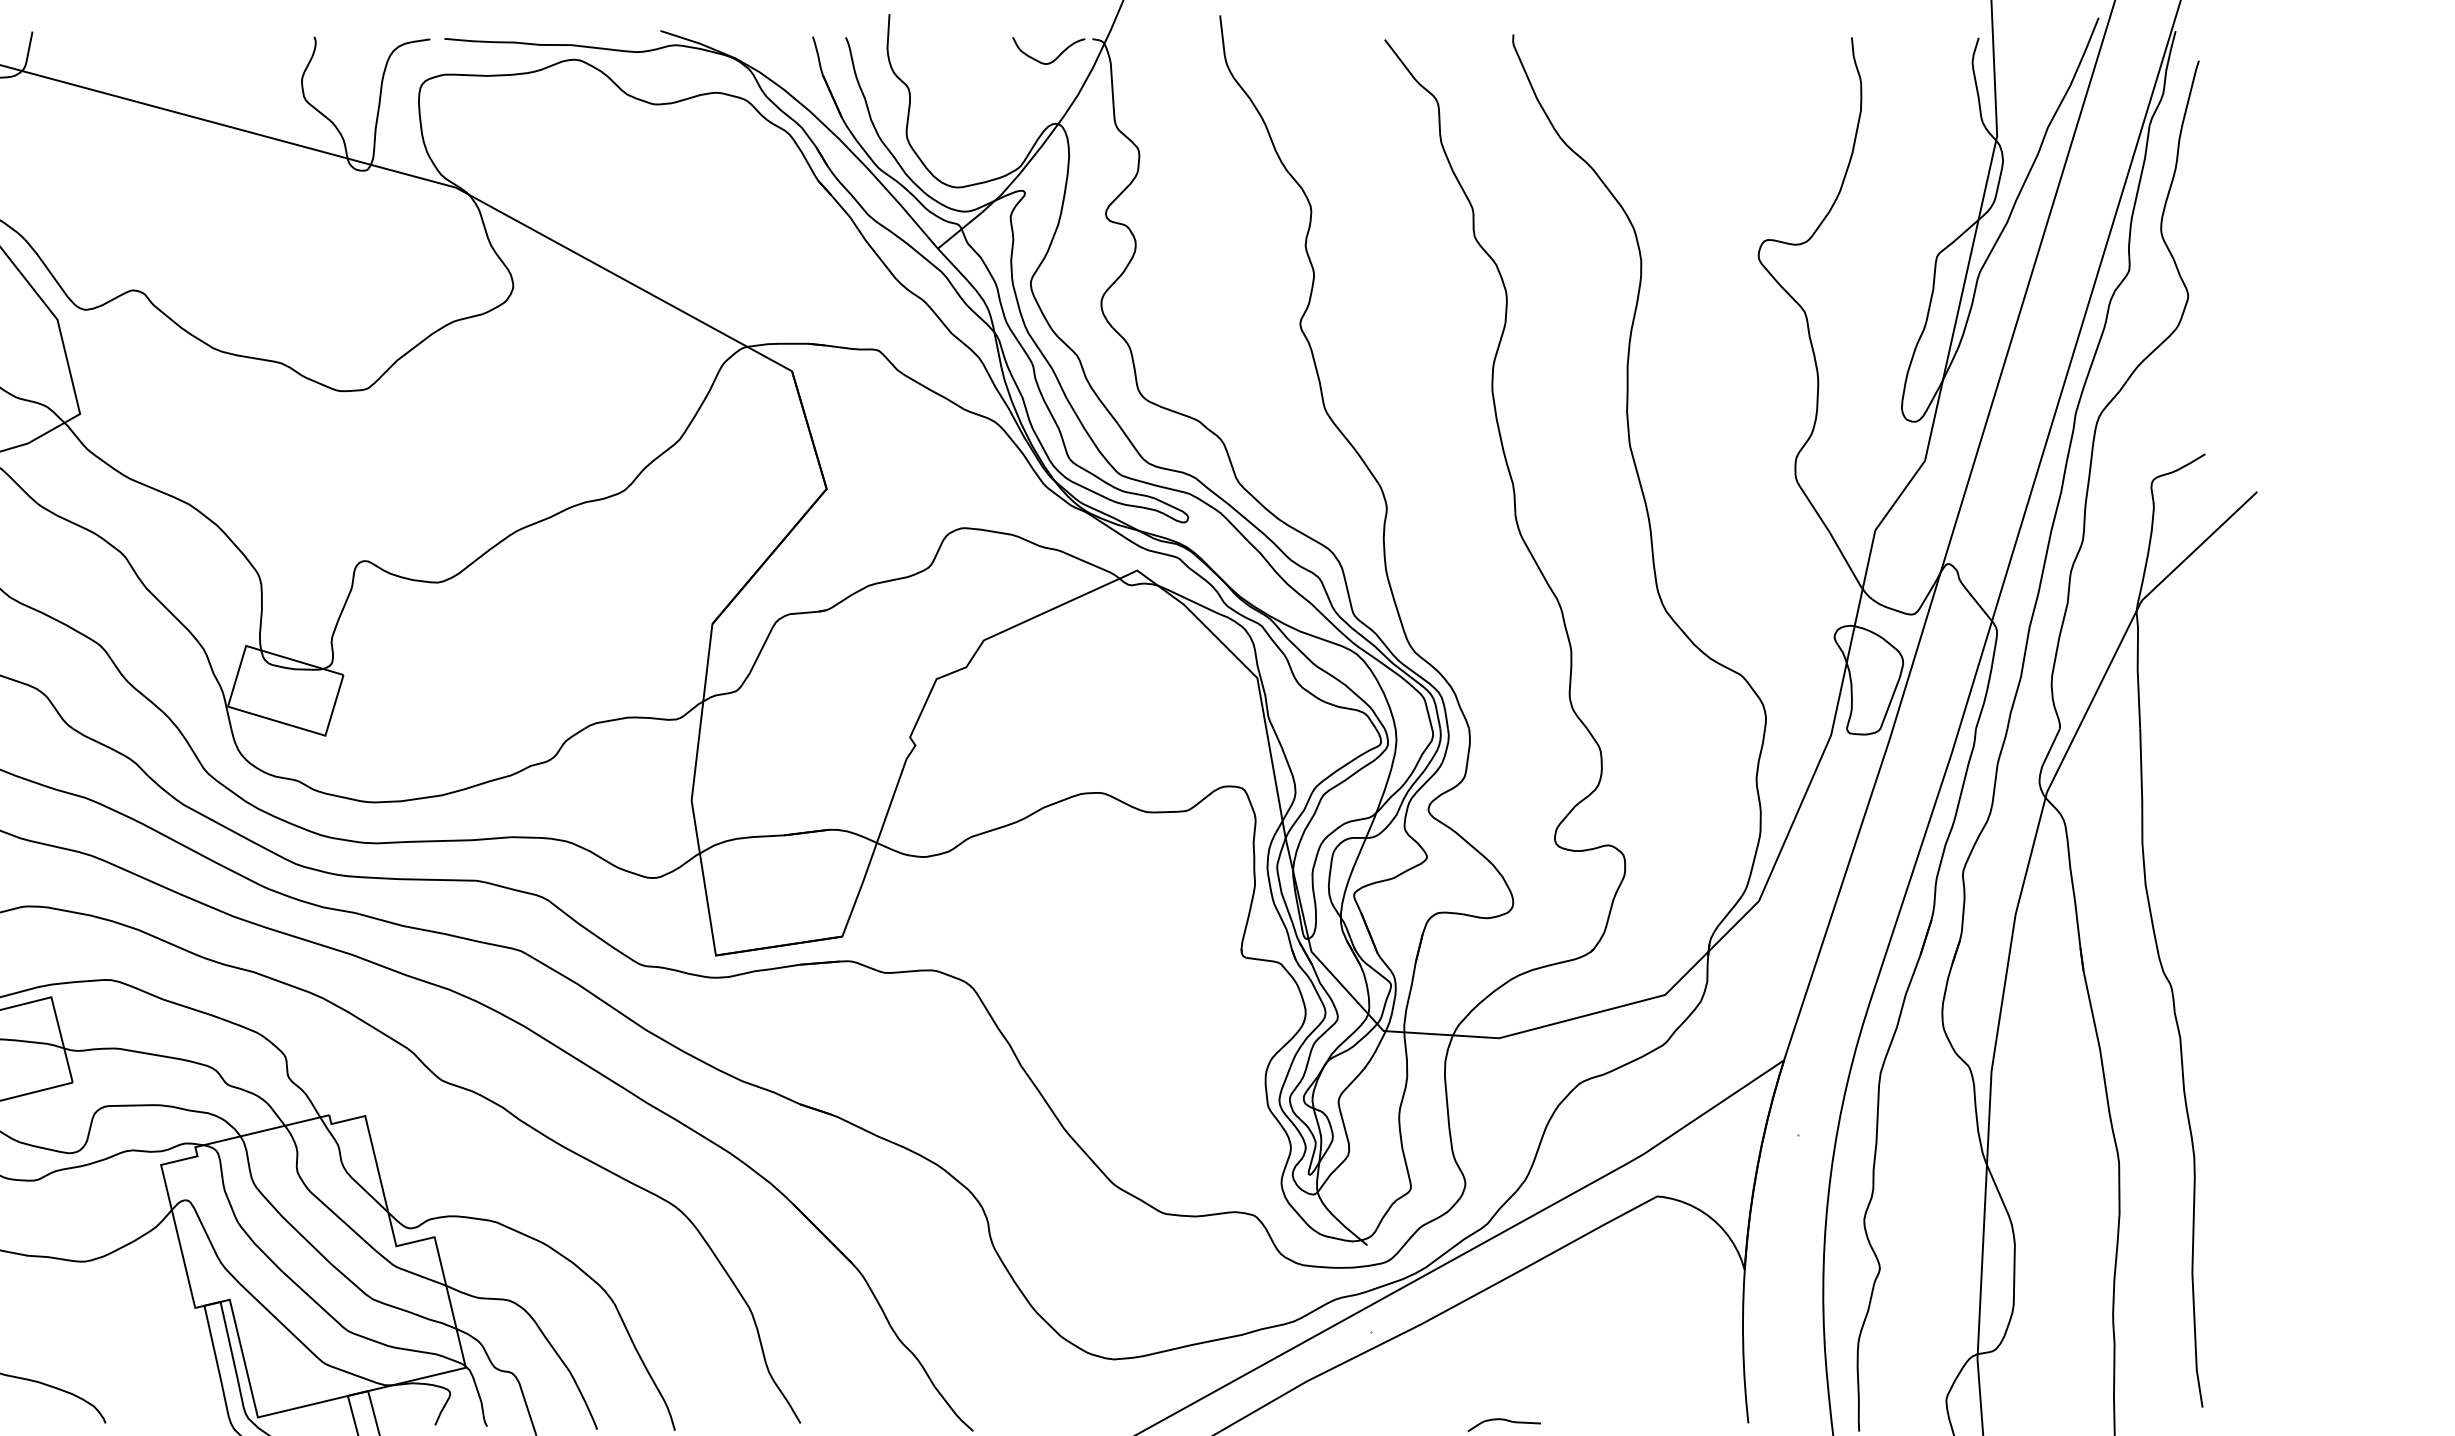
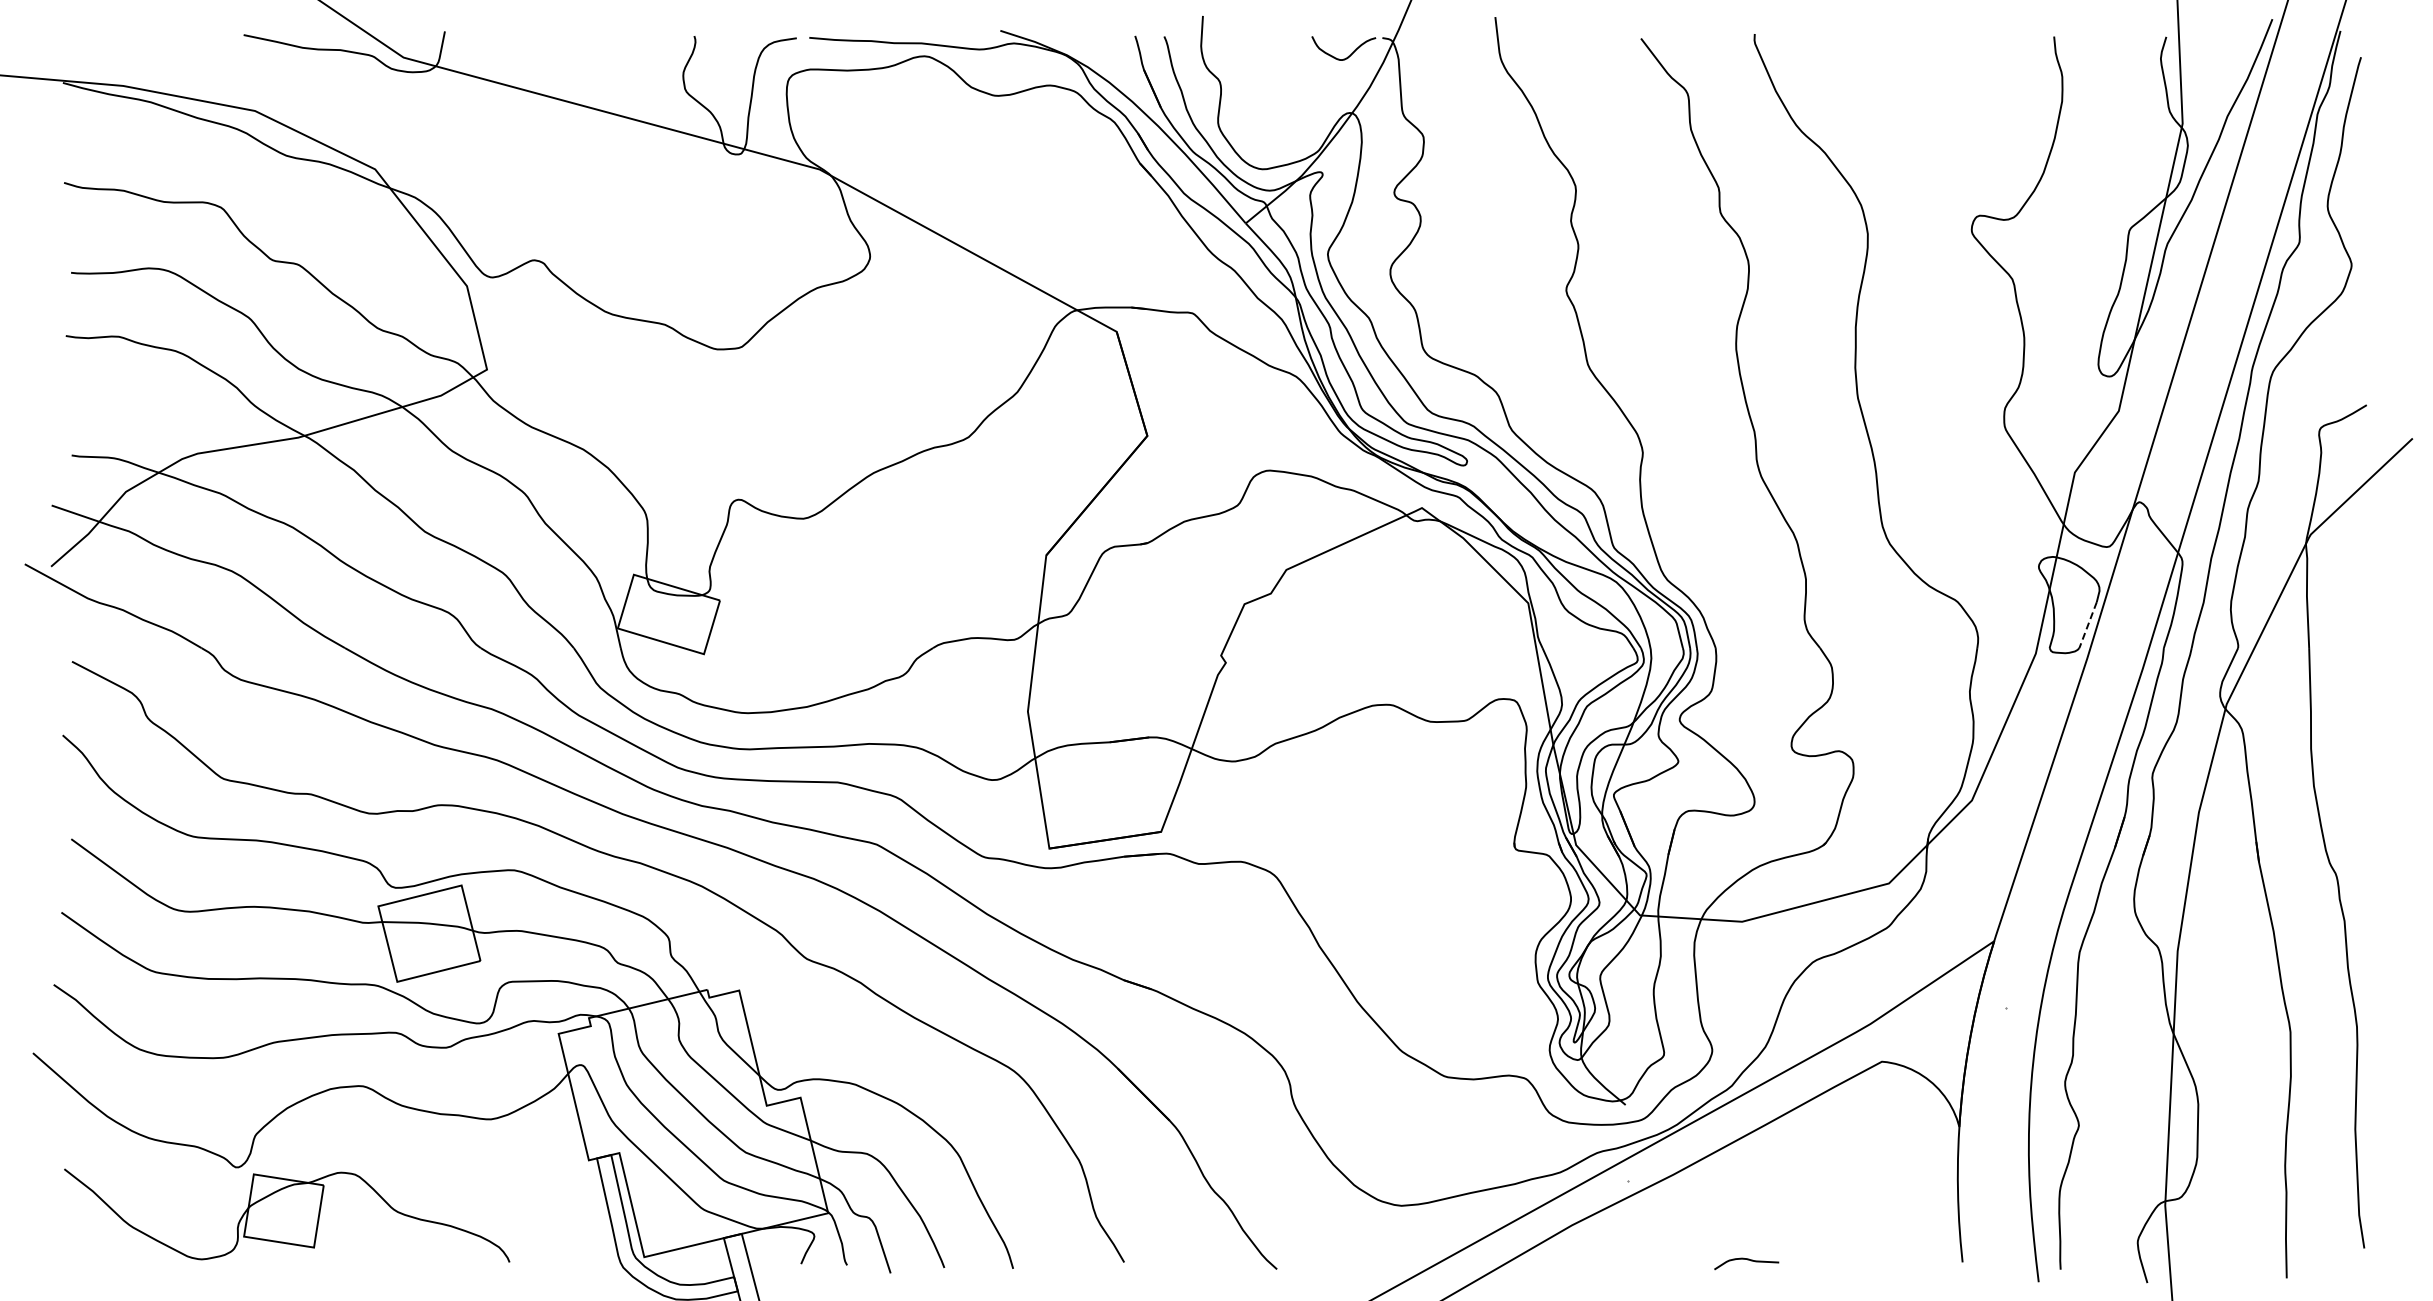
line: (1890, 703) -> (2088, 625), solid -> dashed

